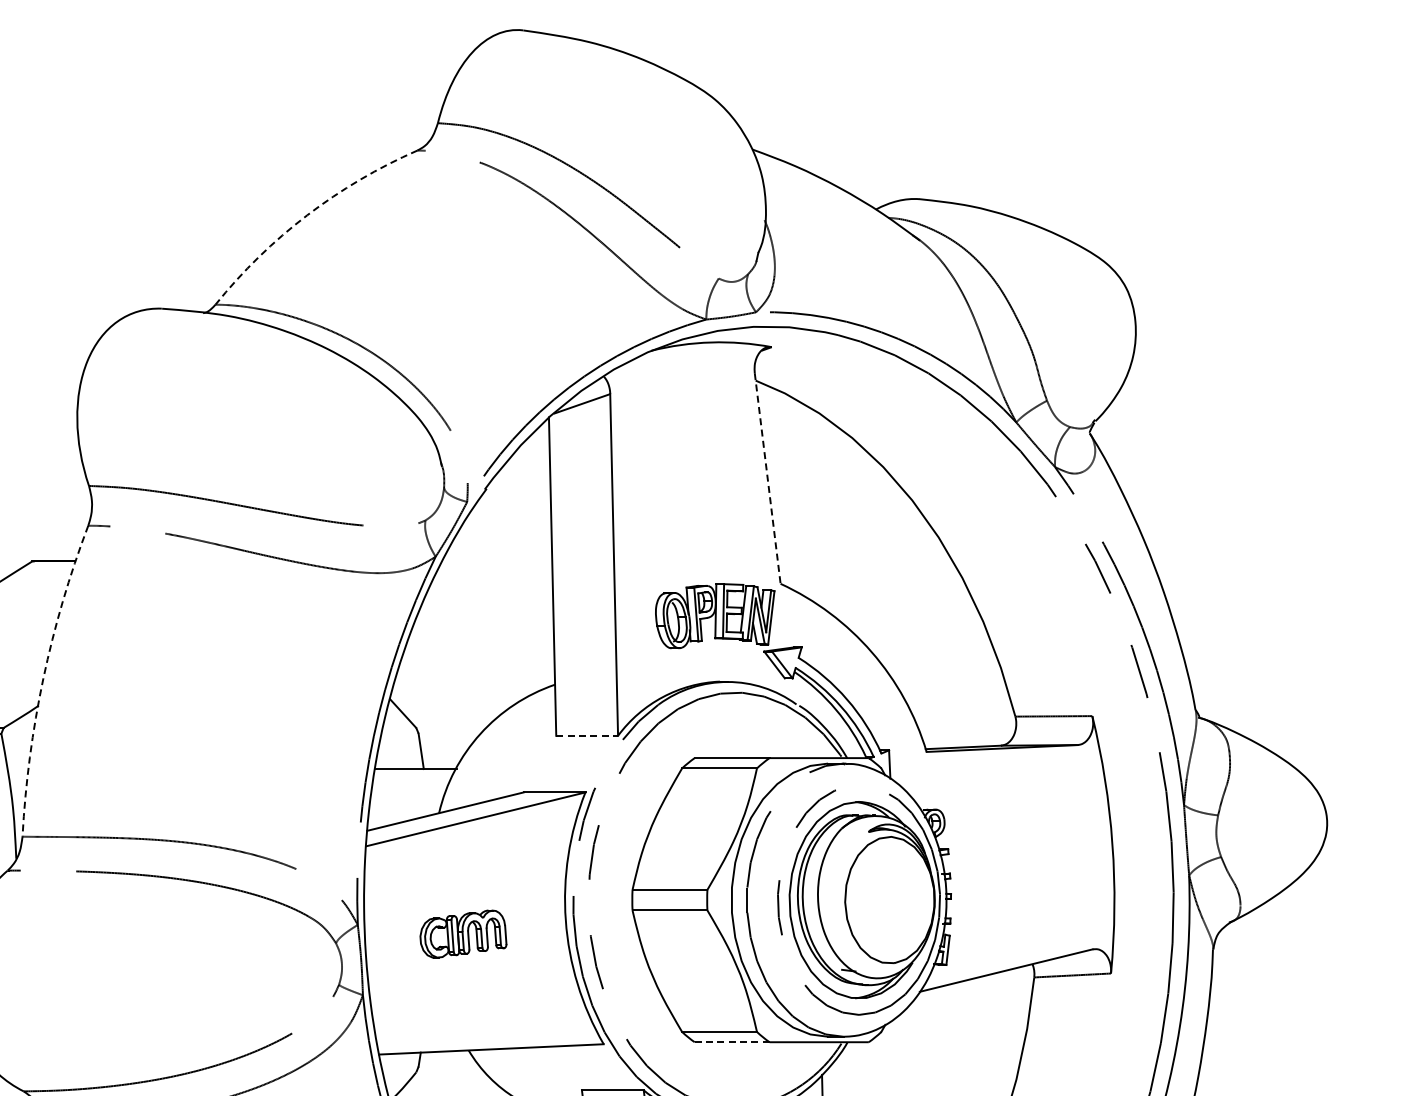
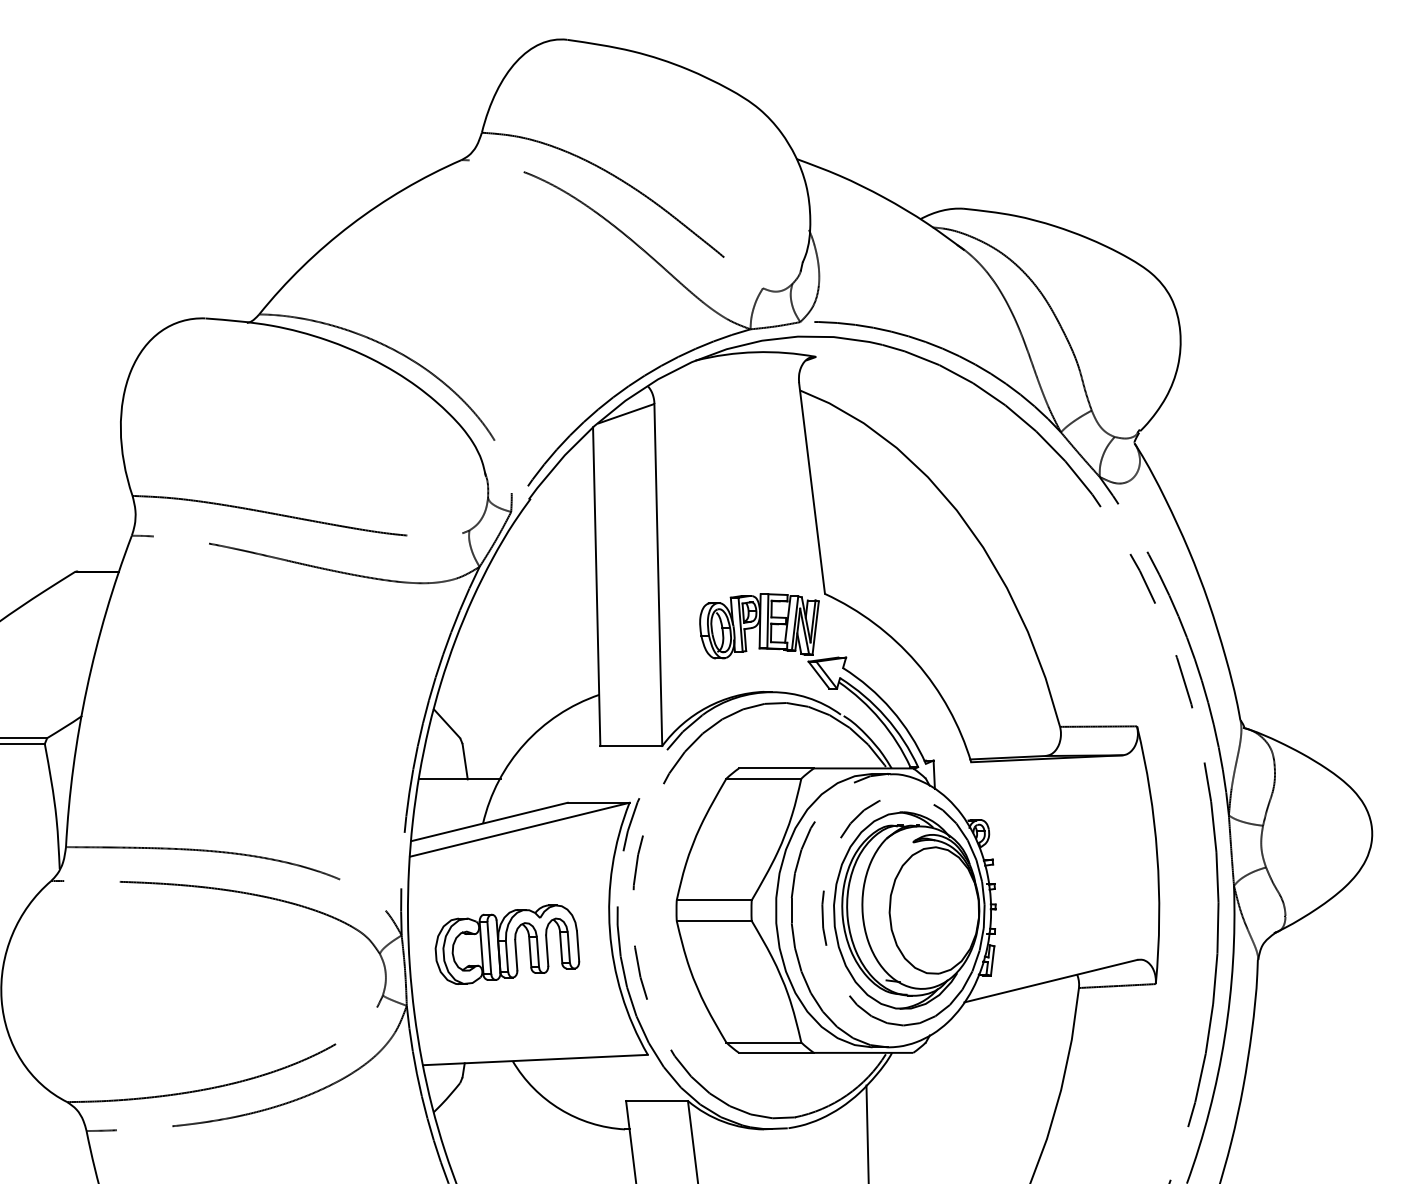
arc: (306, 215) -> (350, 225), dashed -> solid
line: (768, 478) -> (812, 488), dashed -> solid
arc: (43, 678) -> (86, 688), dashed -> solid
line: (587, 736) -> (631, 746), dashed -> solid
part: (463, 933) -> (507, 944), size x1.67
line: (732, 1041) -> (776, 1052), dashed -> solid

